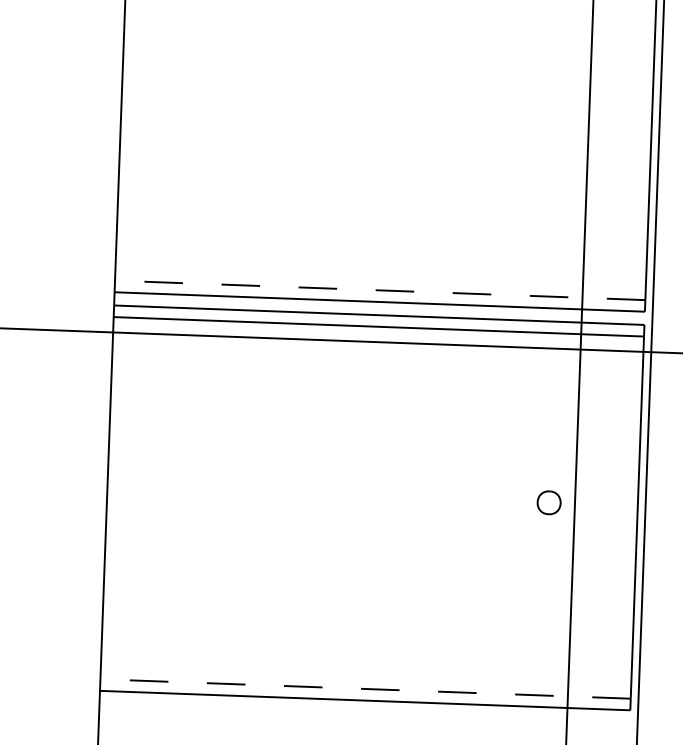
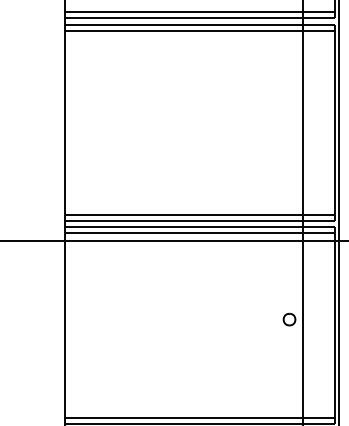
line: (379, 289) -> (199, 214), dashed -> solid
line: (365, 688) -> (199, 417), dashed -> solid

